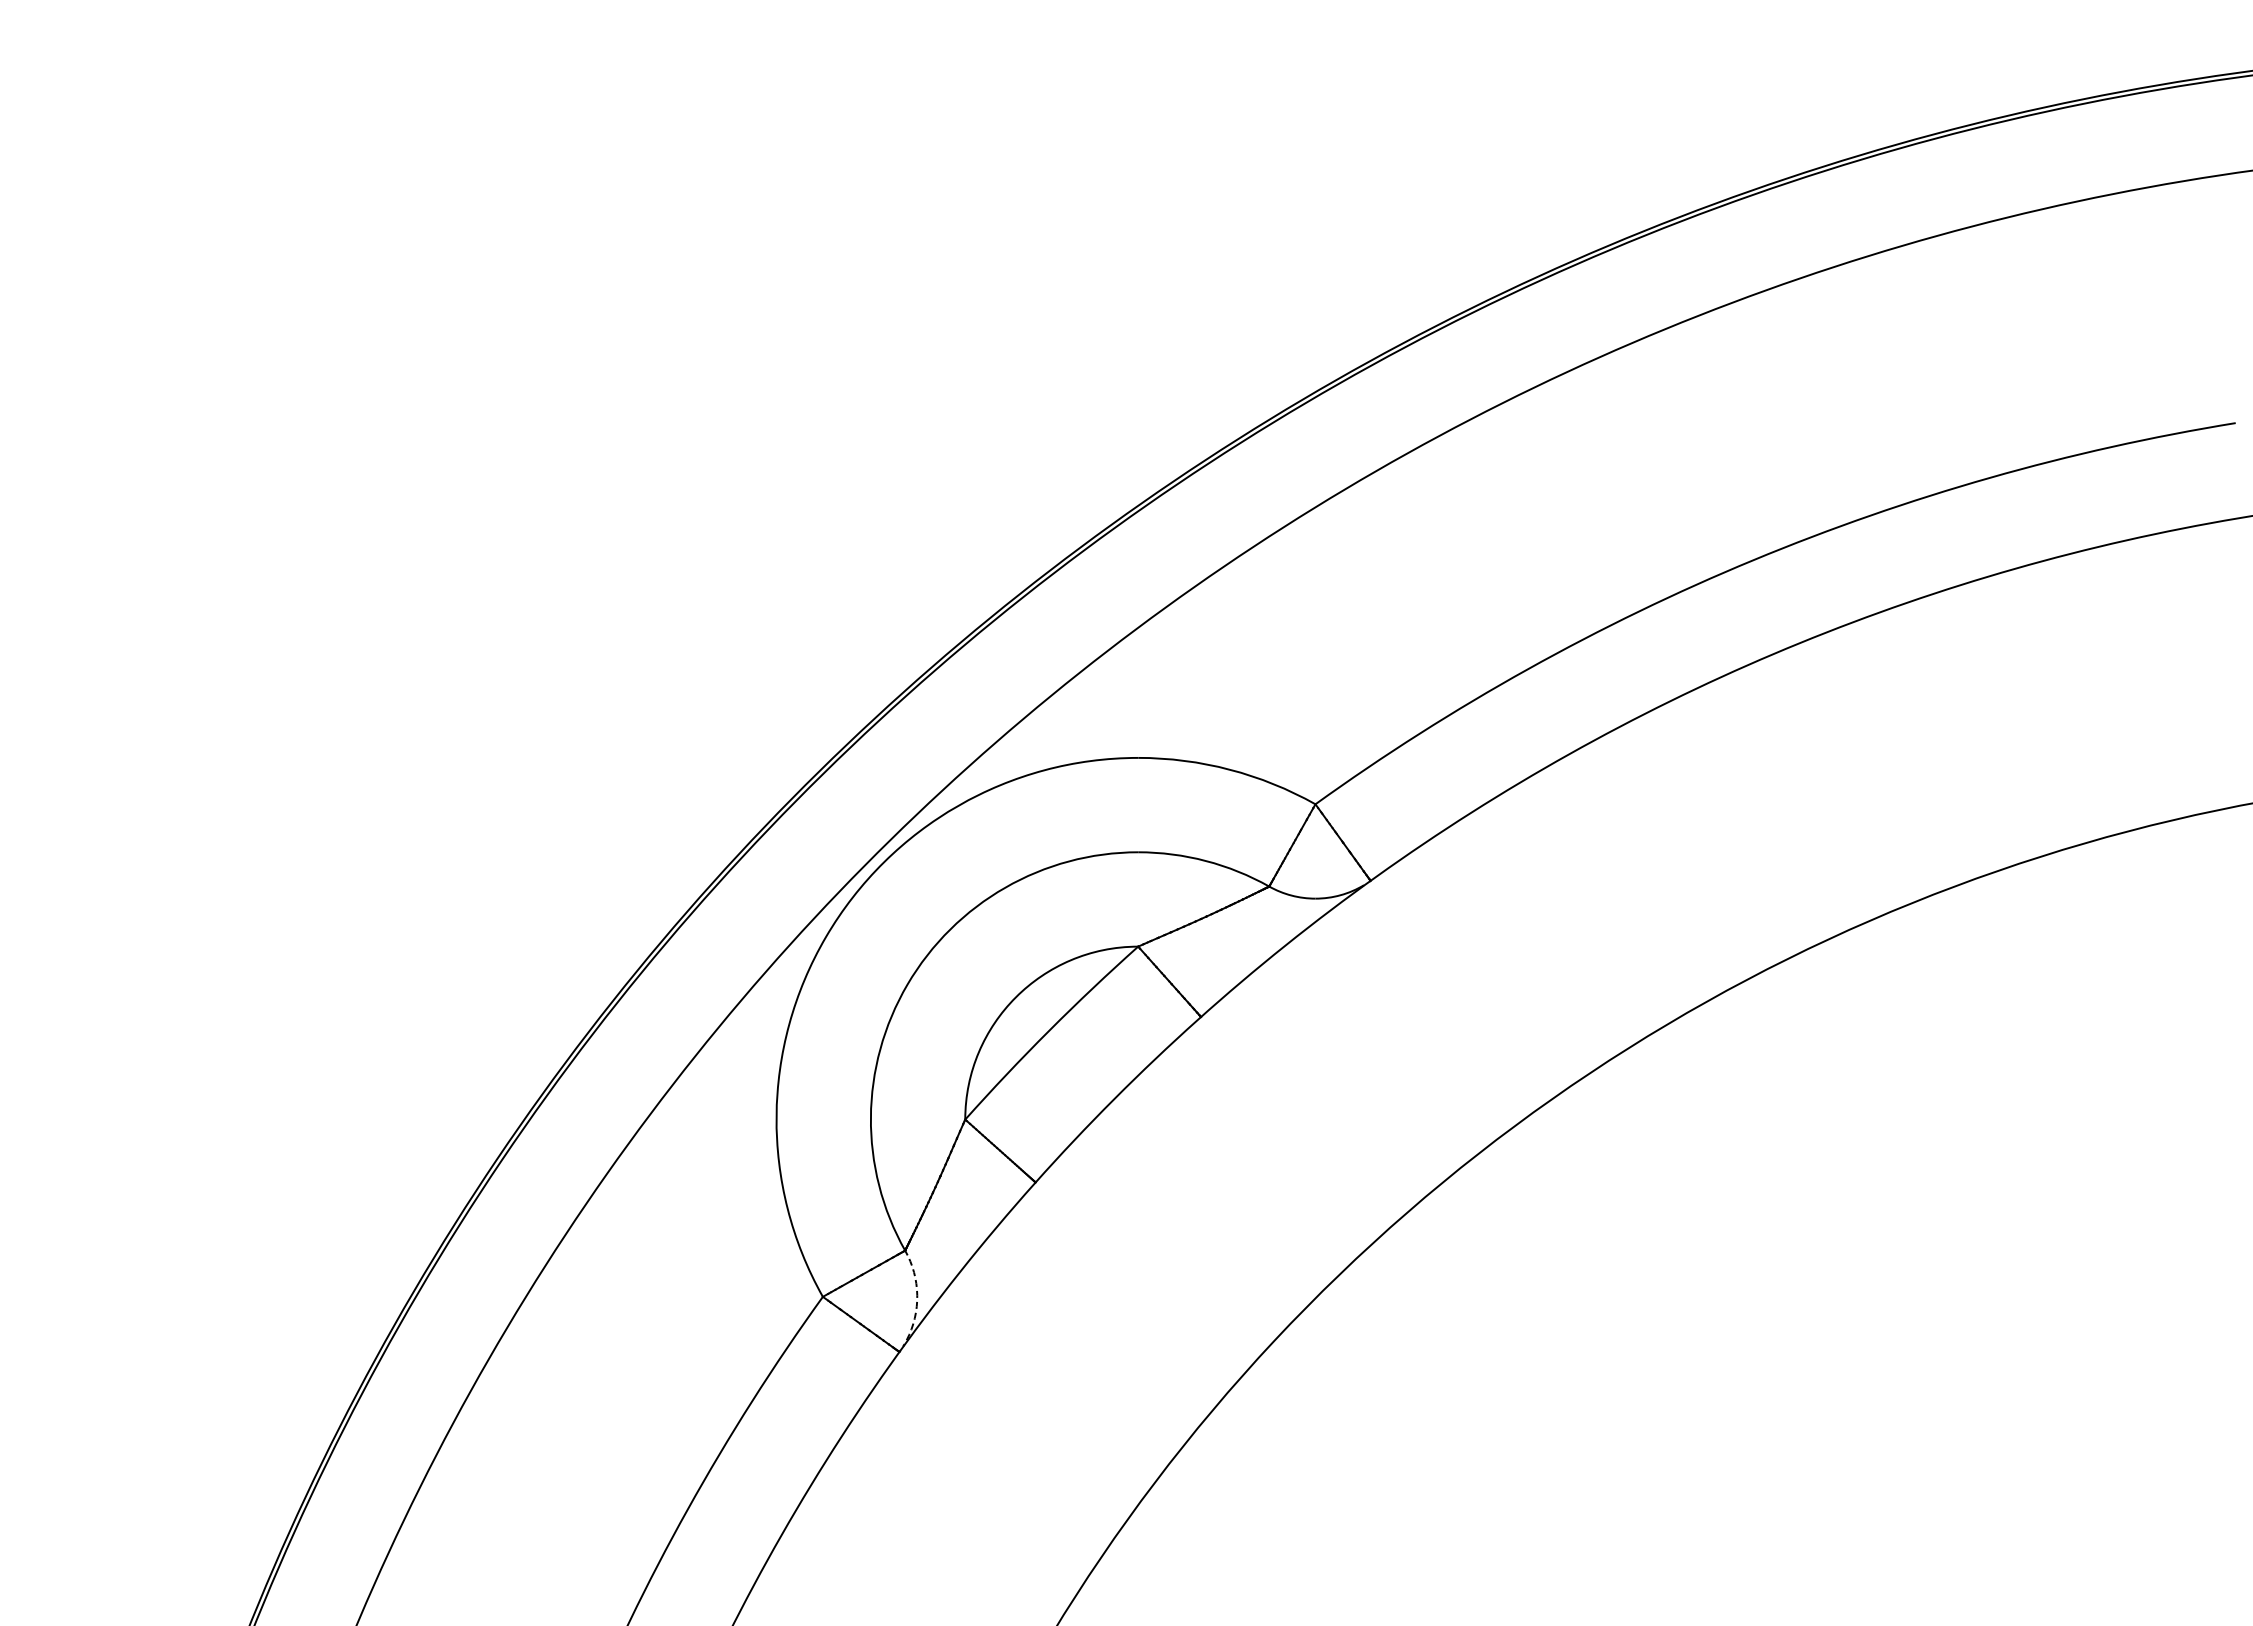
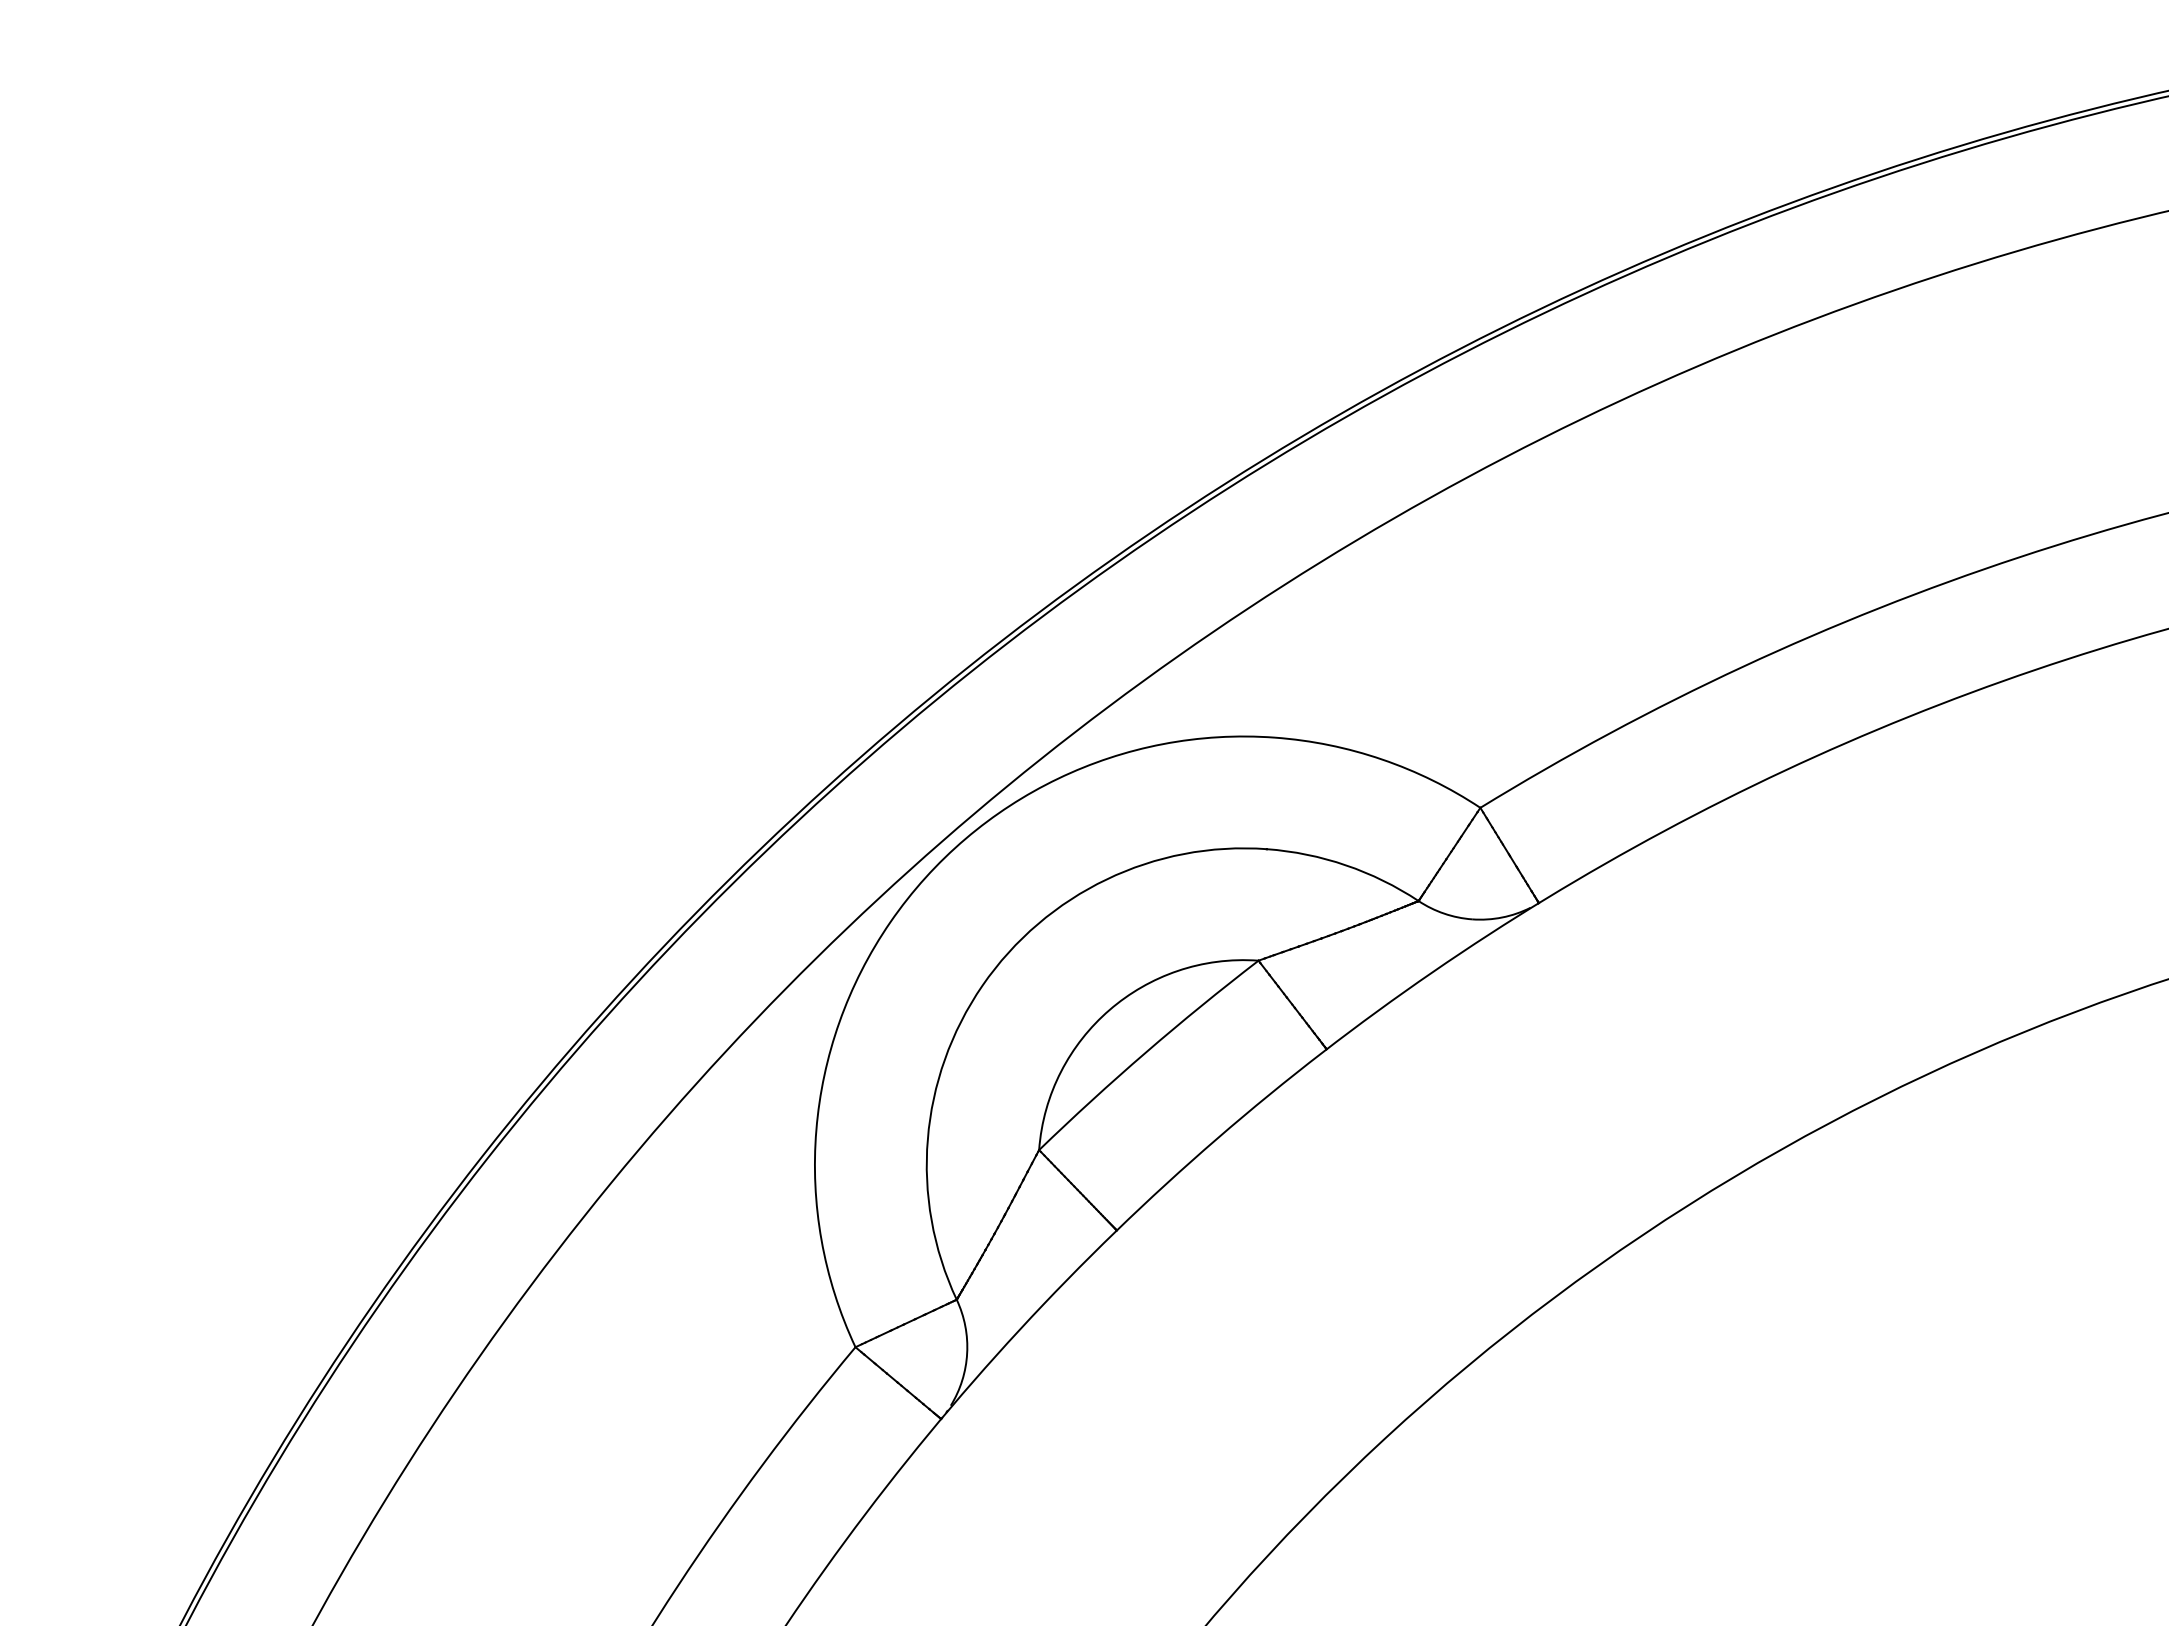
arc: (917, 1295) -> (967, 1353), dashed -> solid

